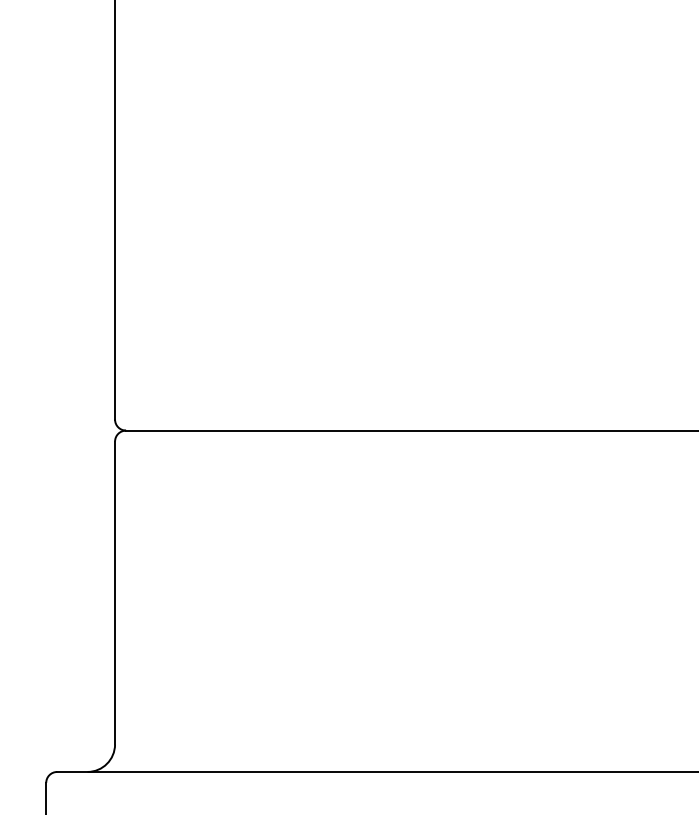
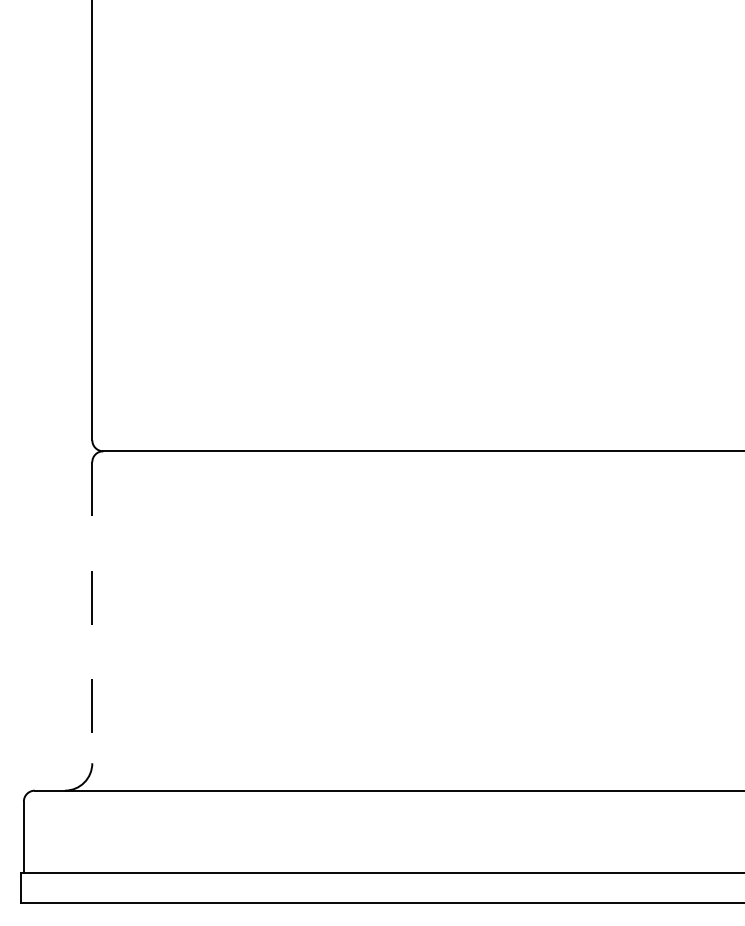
line: (115, 592) -> (92, 612), solid -> dashed

